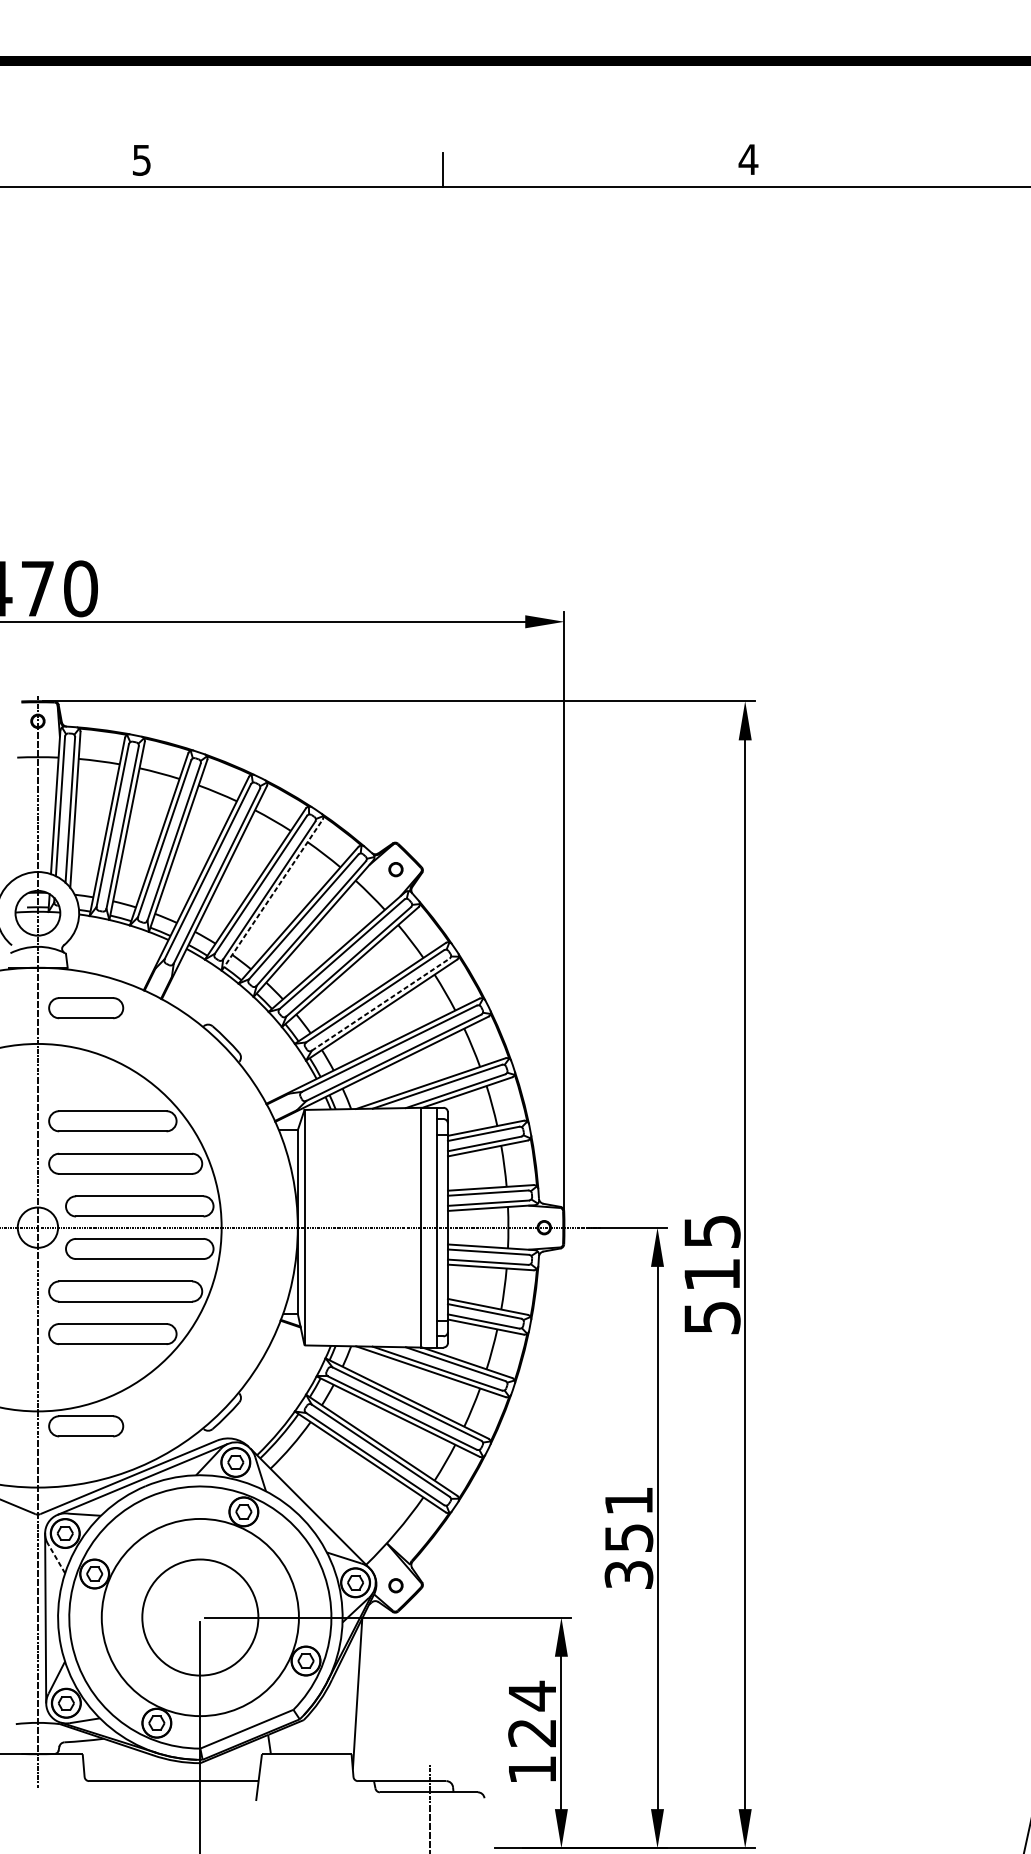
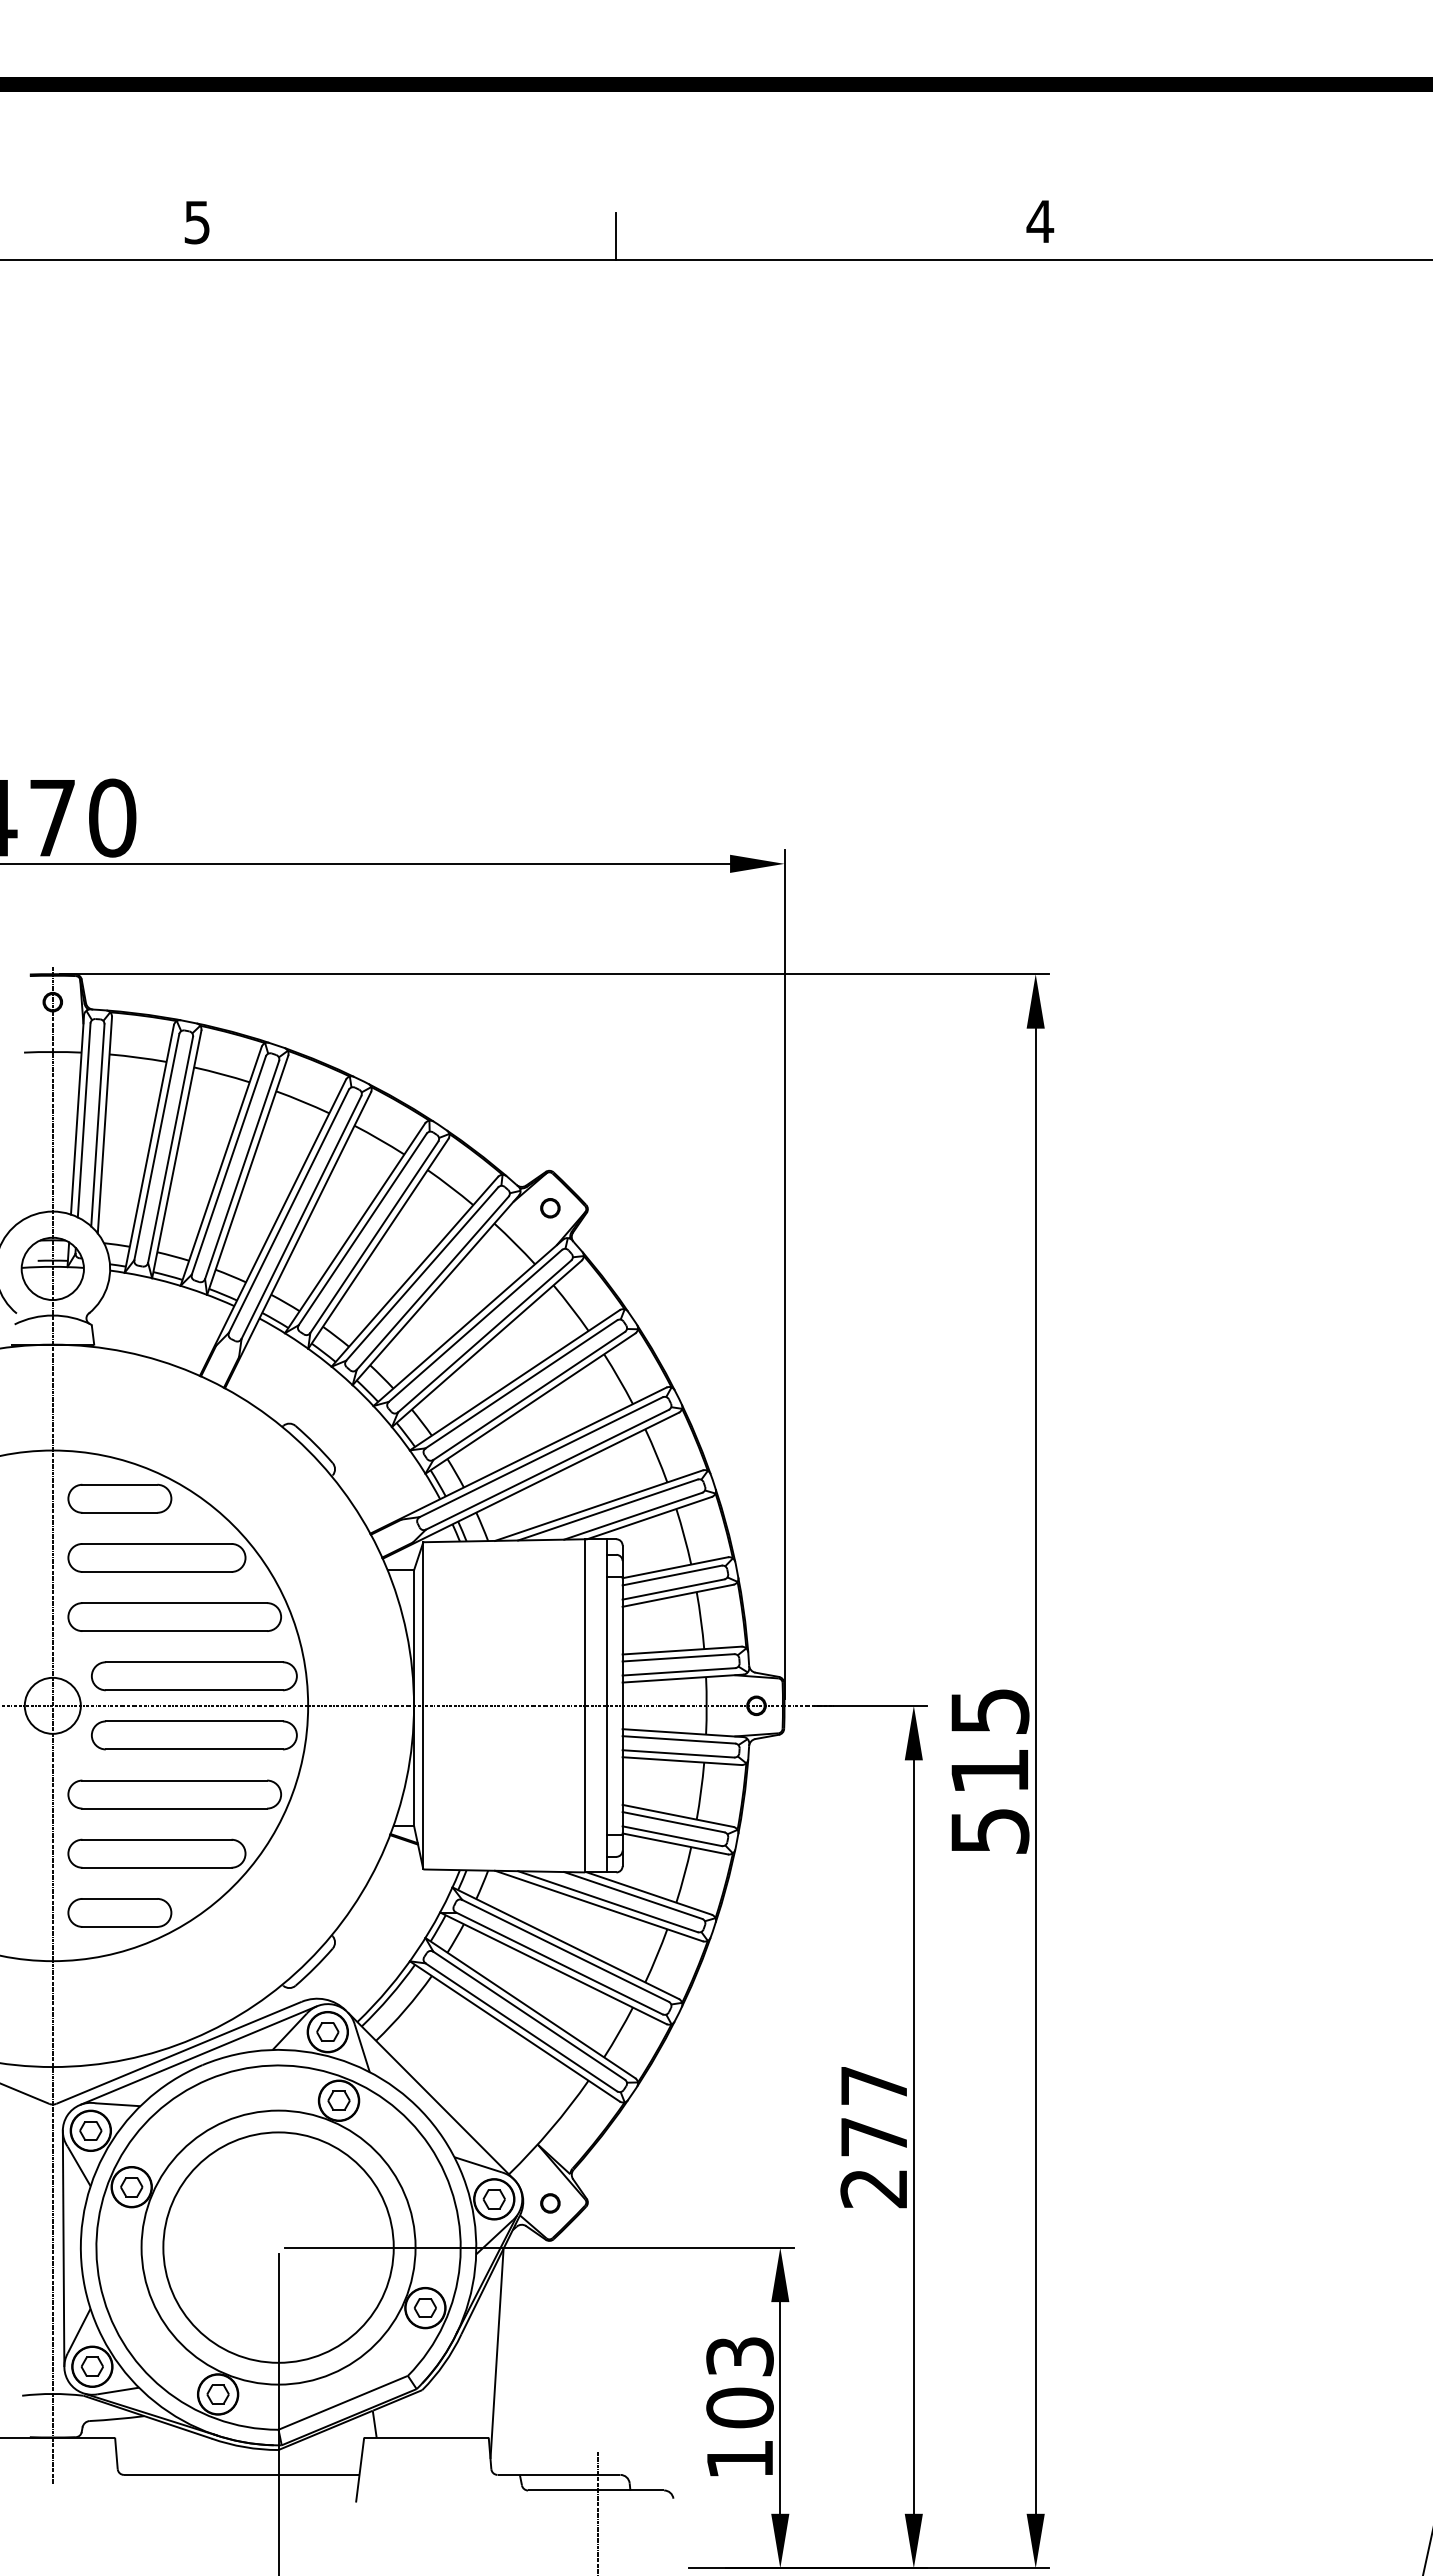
line: (272, 894) -> (378, 1243), dashed -> solid
line: (380, 1004) -> (529, 1395), dashed -> solid
part: (85, 1007) -> (119, 1498), moved
part: (85, 1426) -> (119, 1912), moved
text: (629, 1538) -> (874, 2137), 351 -> 277
line: (57, 1559) -> (79, 2166), dashed -> solid
circle: (200, 1617) -> (278, 2247), size x1.43
text: (532, 1713) -> (739, 2381), 124 -> 103

